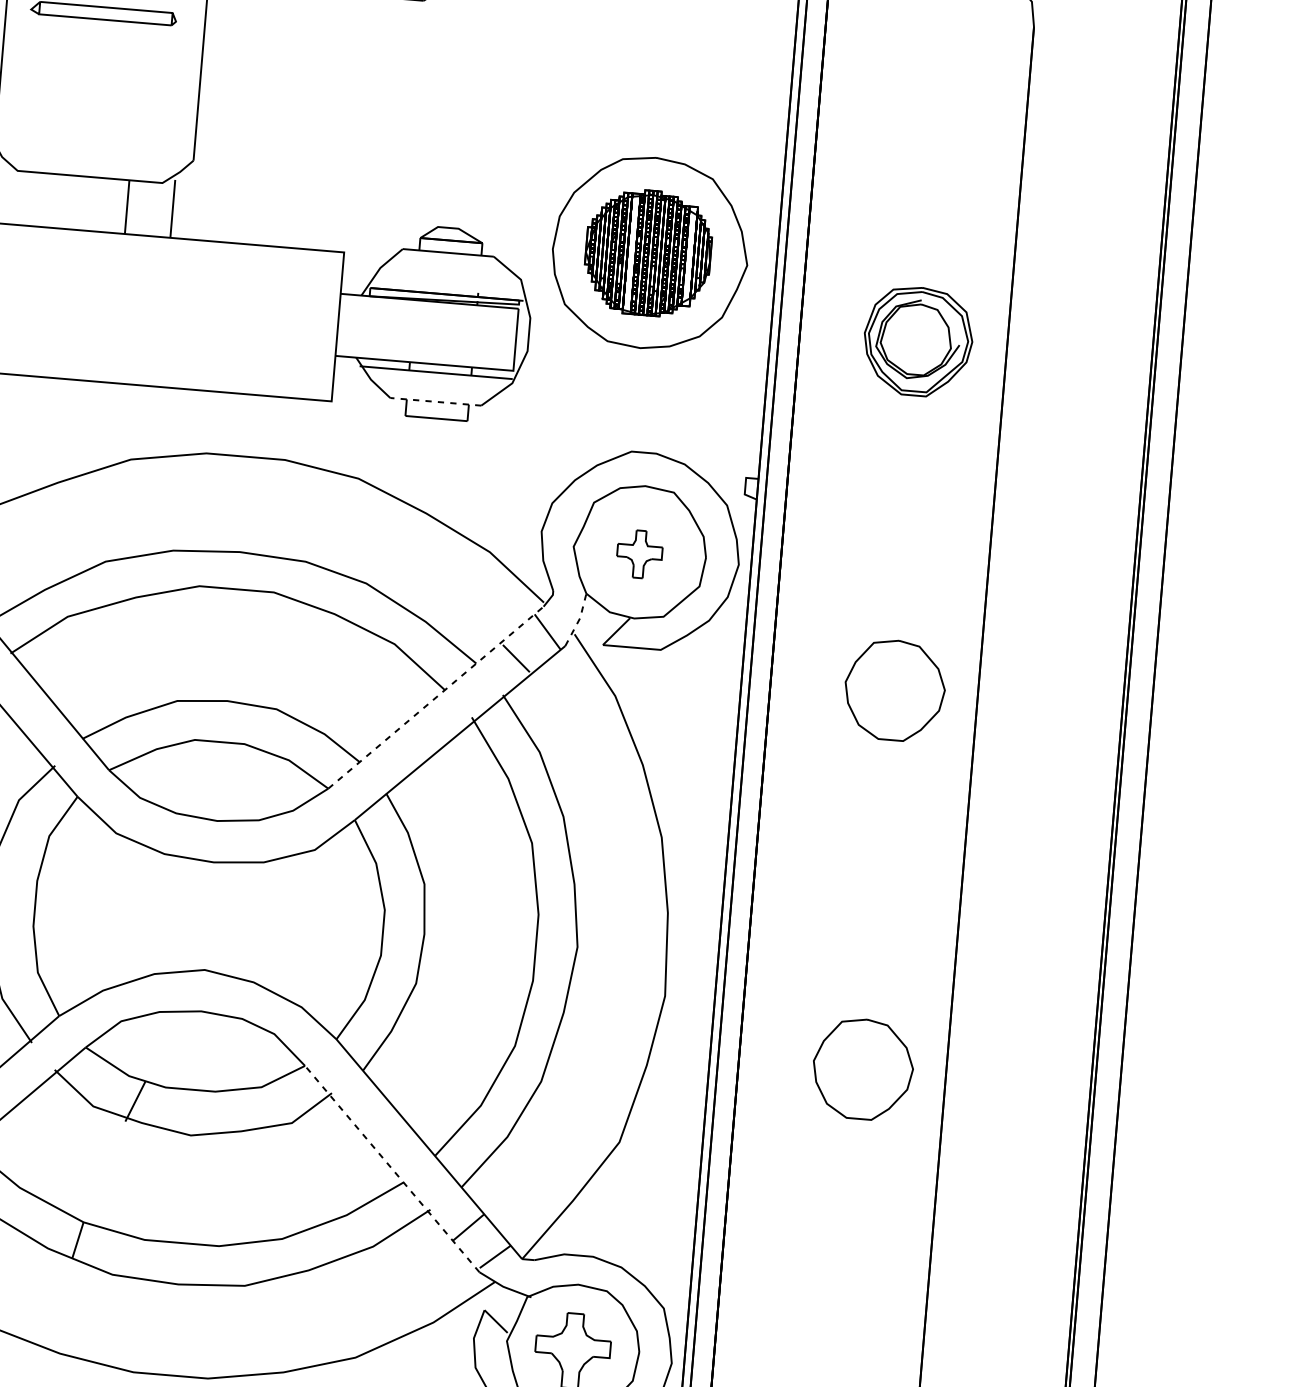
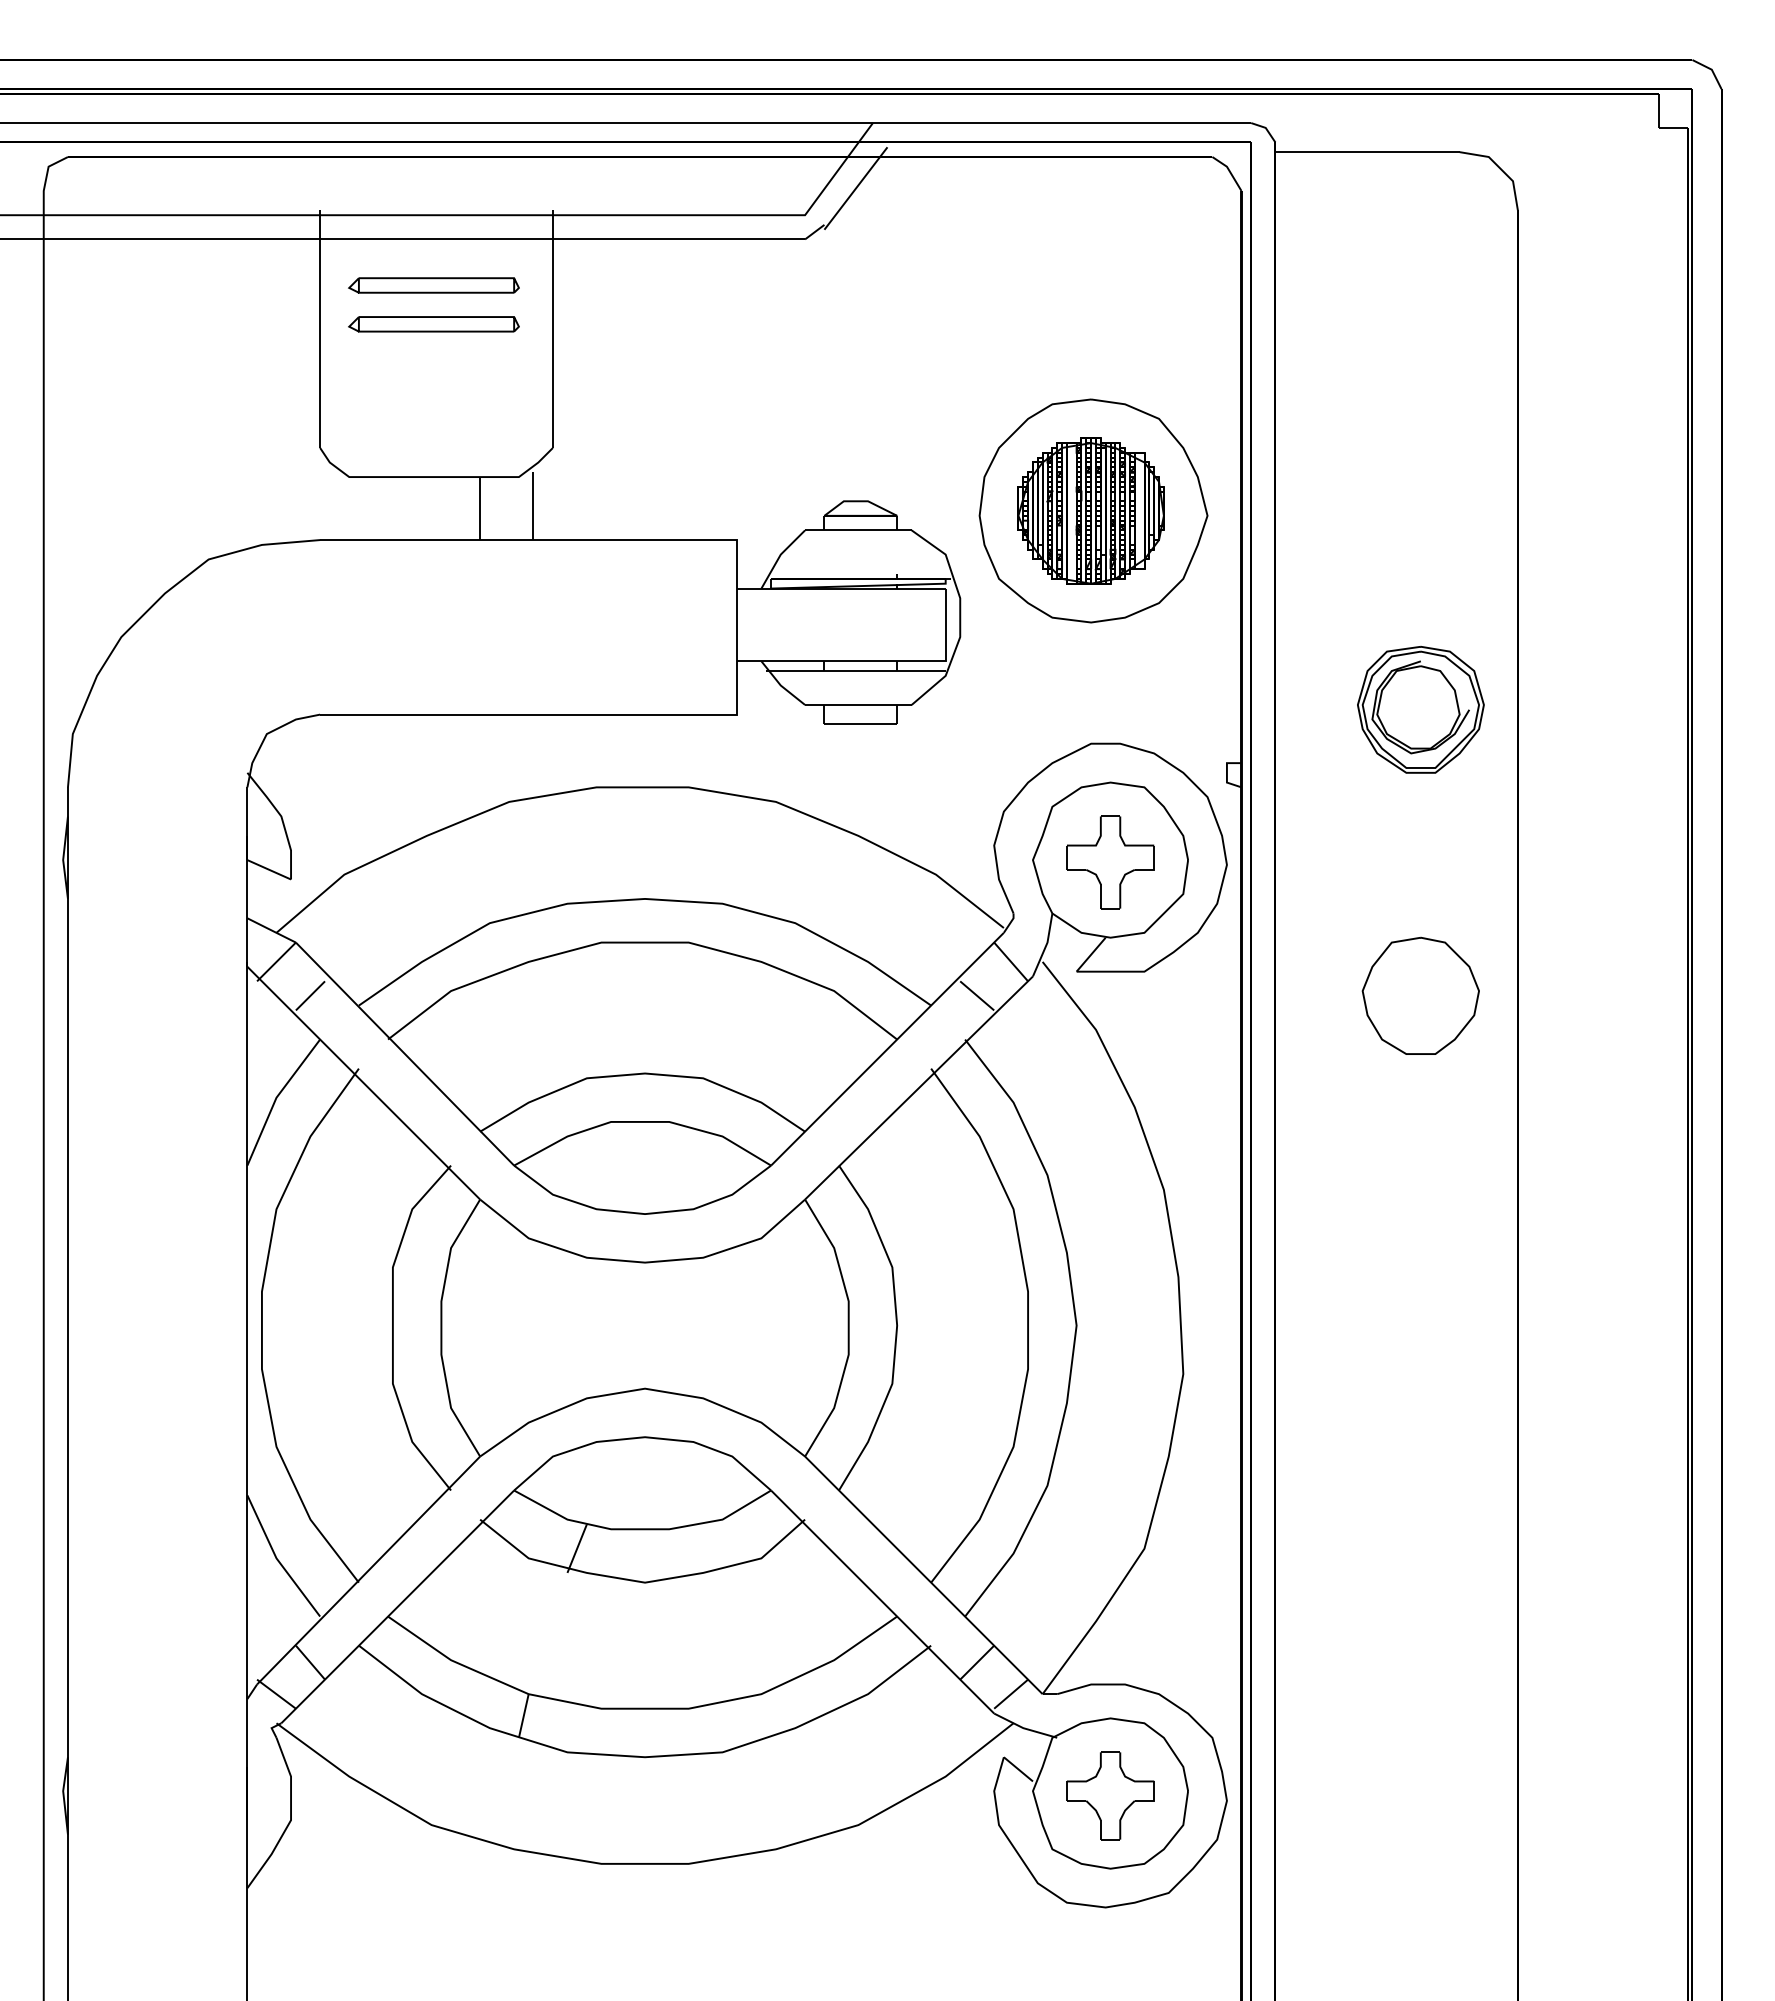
part: (100, 46) -> (433, 324), added
part: (917, 341) -> (1420, 709), moved
line: (435, 401) -> (857, 704), dashed -> solid
part: (639, 554) -> (1110, 862), size x1.67
line: (579, 620) -> (1046, 945), dashed -> solid
line: (435, 697) -> (887, 1049), dashed -> solid
part: (862, 1068) -> (1420, 1439), removed
line: (392, 1169) -> (882, 1602), dashed -> solid

